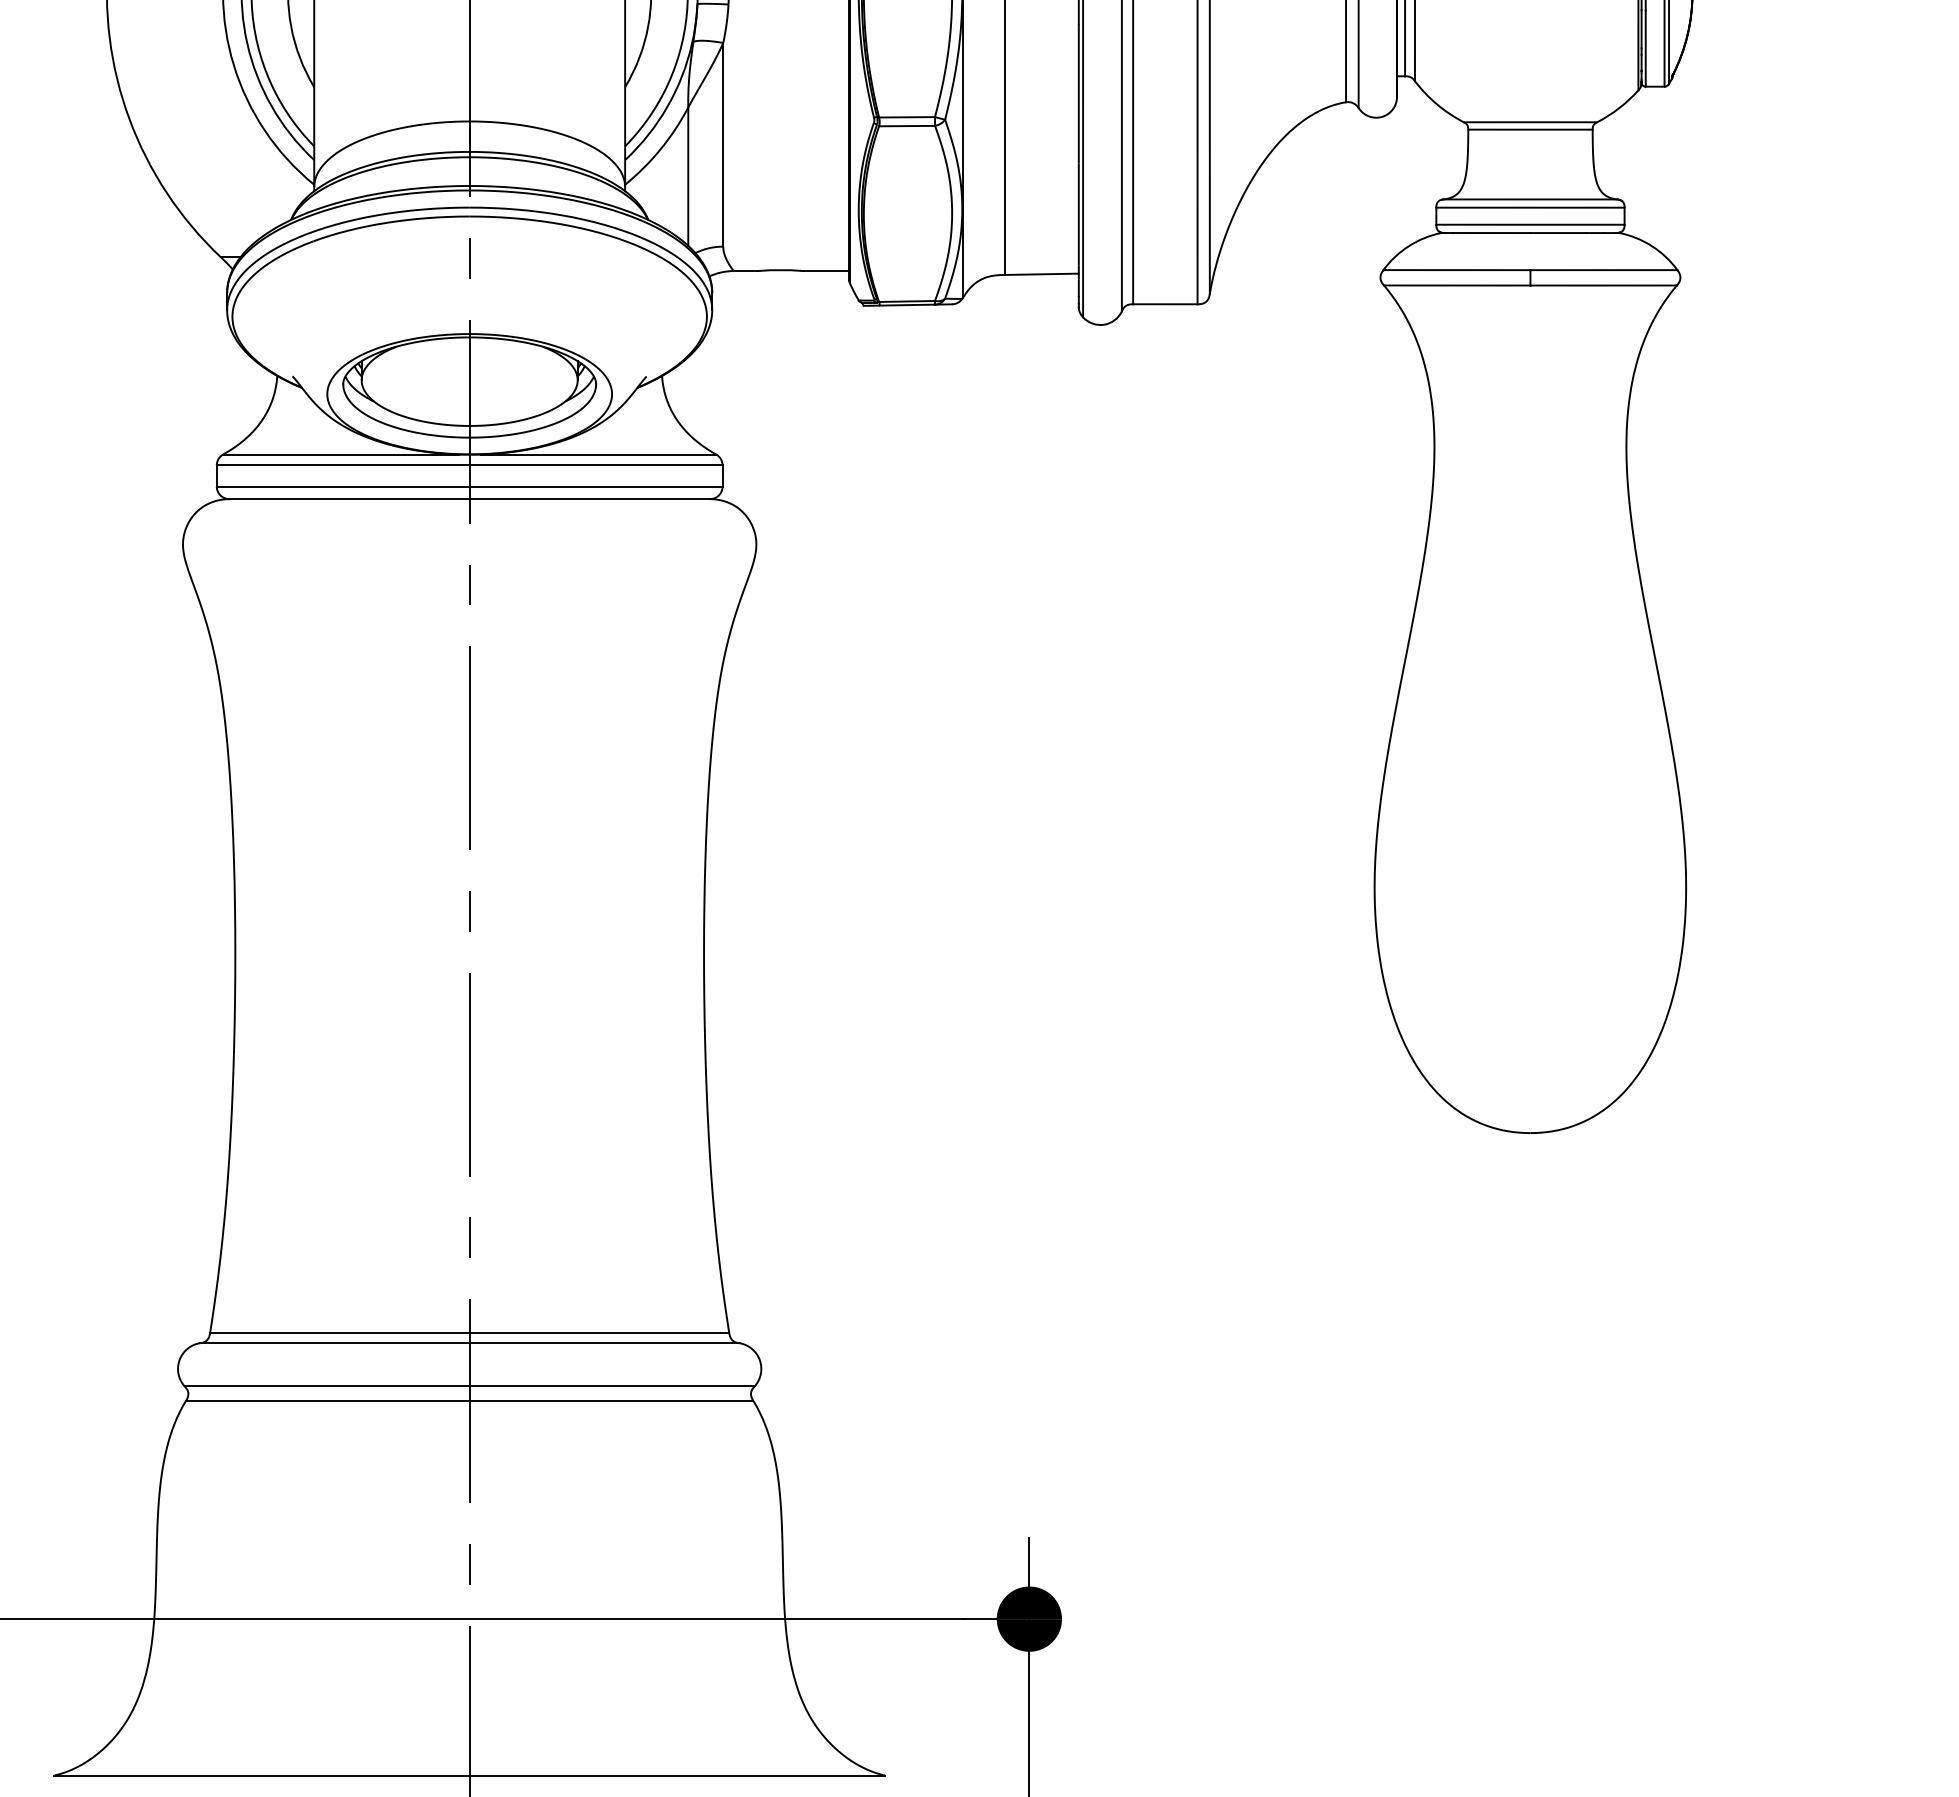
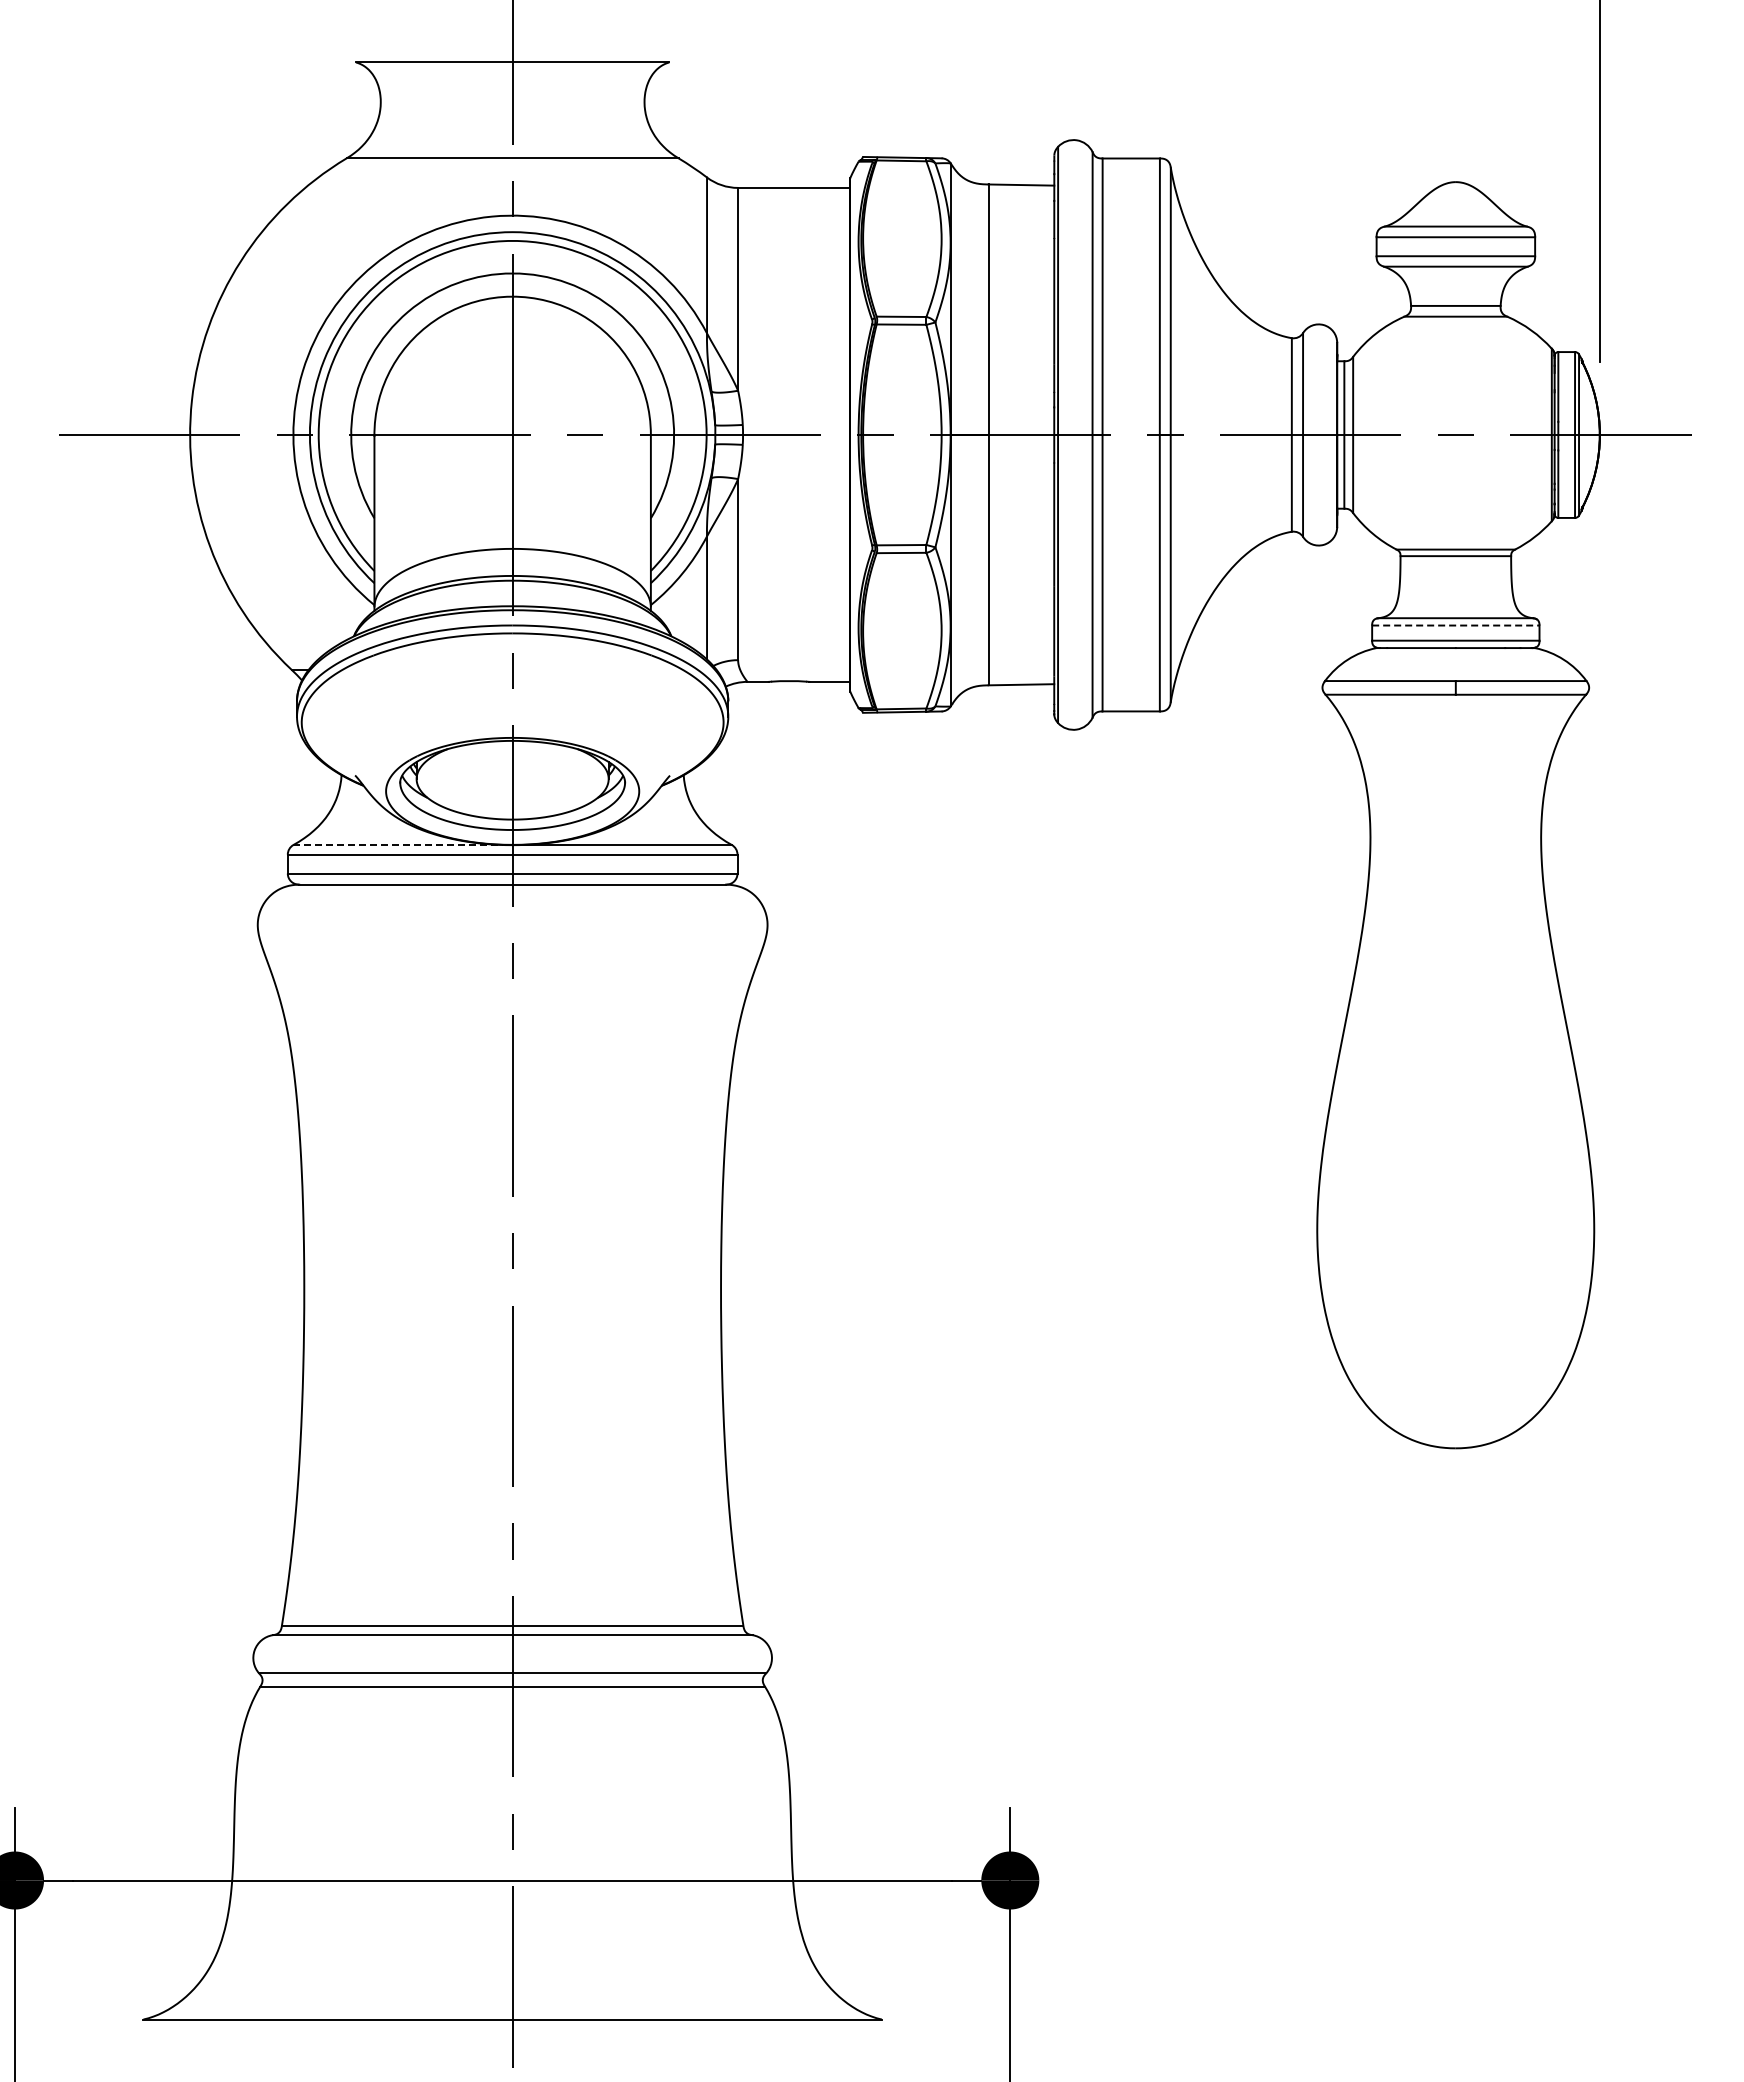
line: (1530, 207) -> (1455, 625), solid -> dashed
line: (341, 453) -> (398, 844), solid -> dashed

